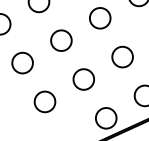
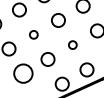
circle: (61, 40) -> (33, 34), size x0.6
circle: (122, 56) -> (72, 44), size x0.6
circle: (43, 101) -> (22, 73), size x1.4

